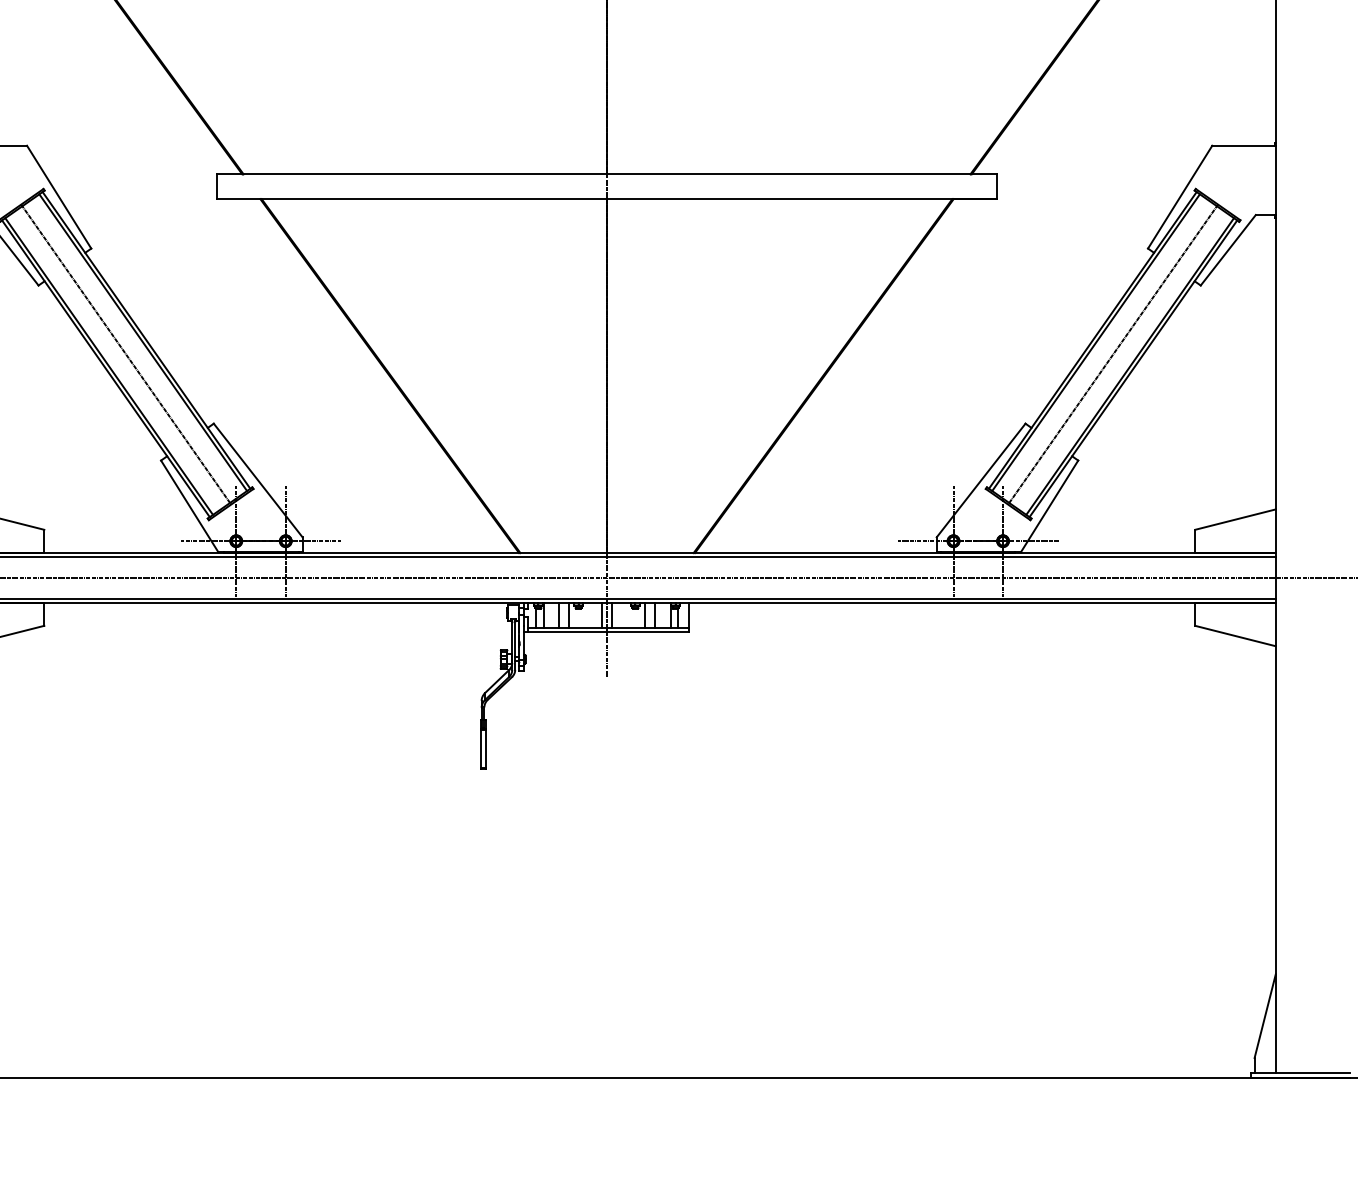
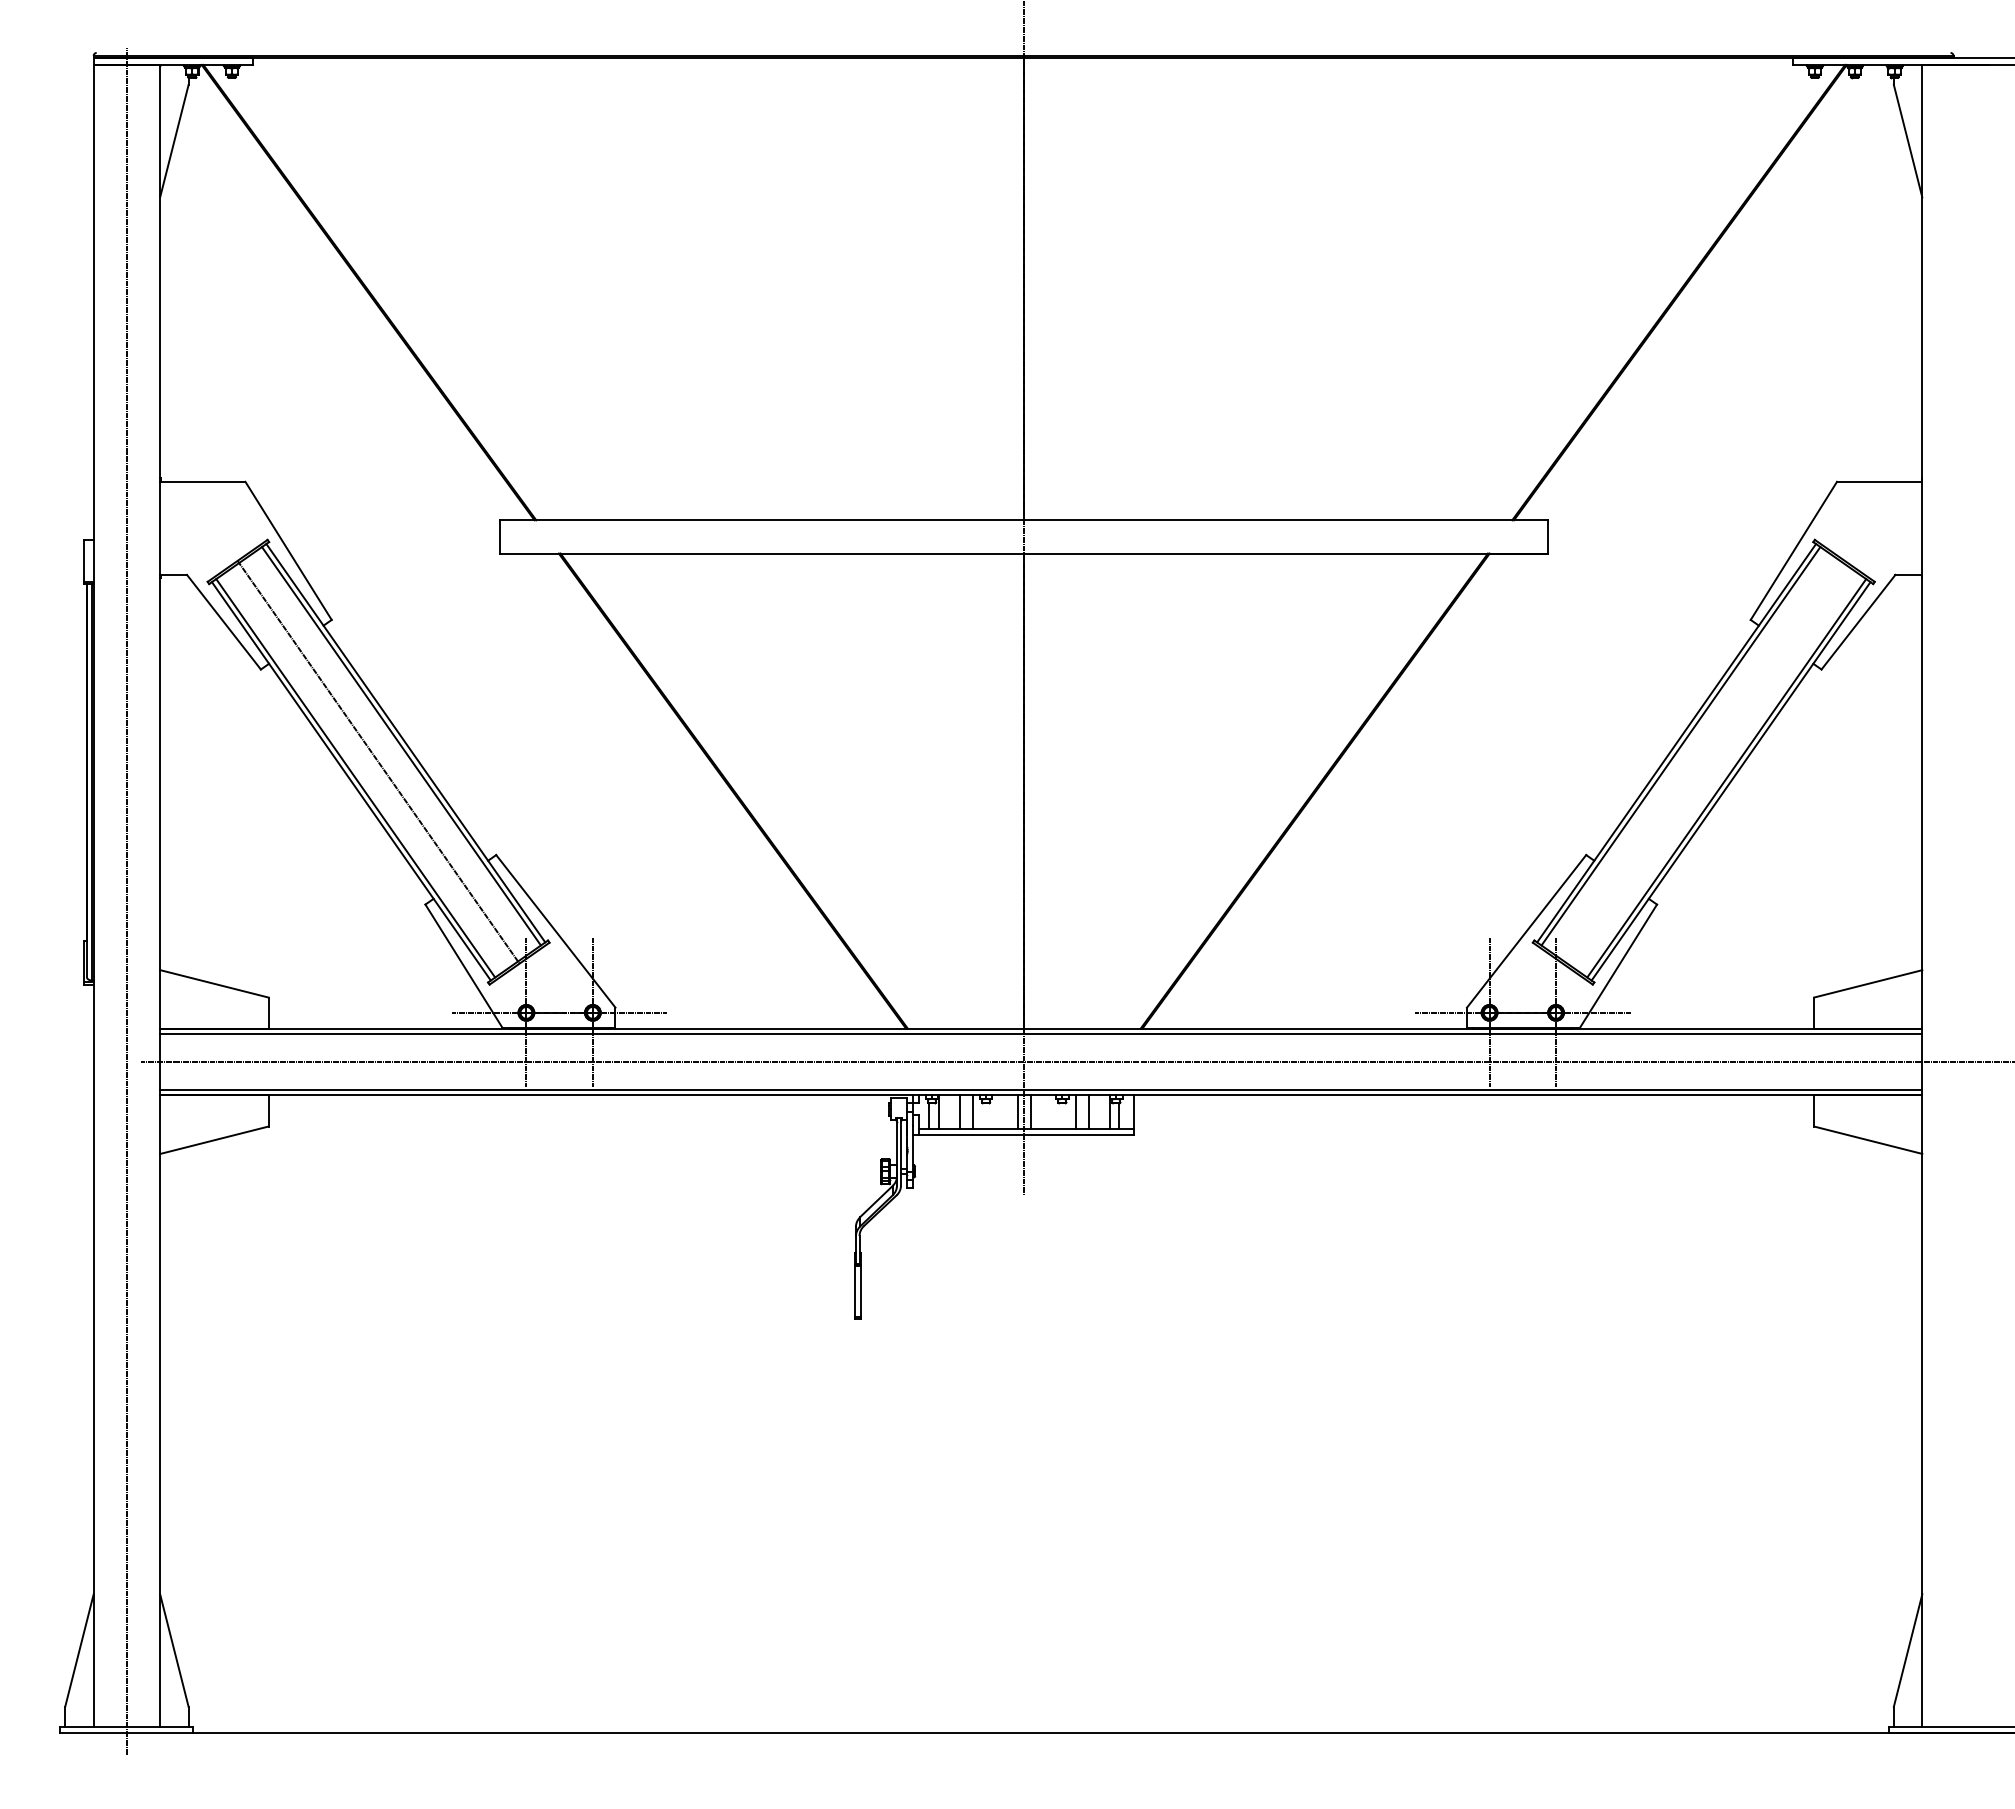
line: (1112, 354) -> (1703, 761), removed

